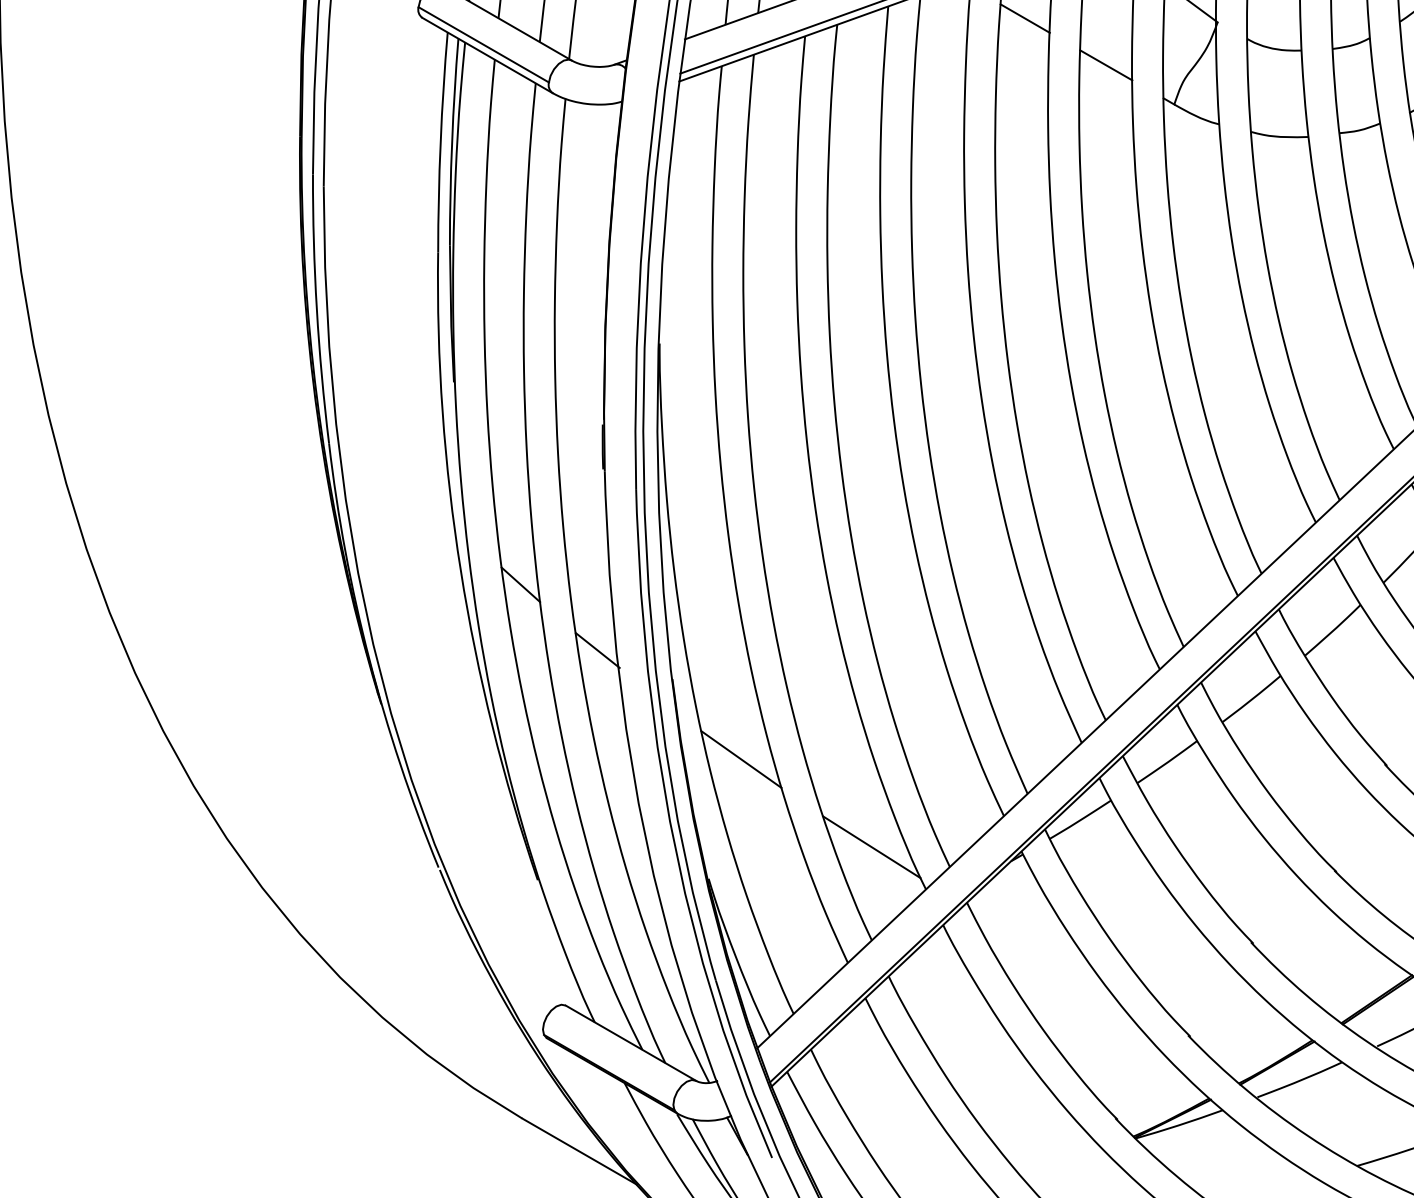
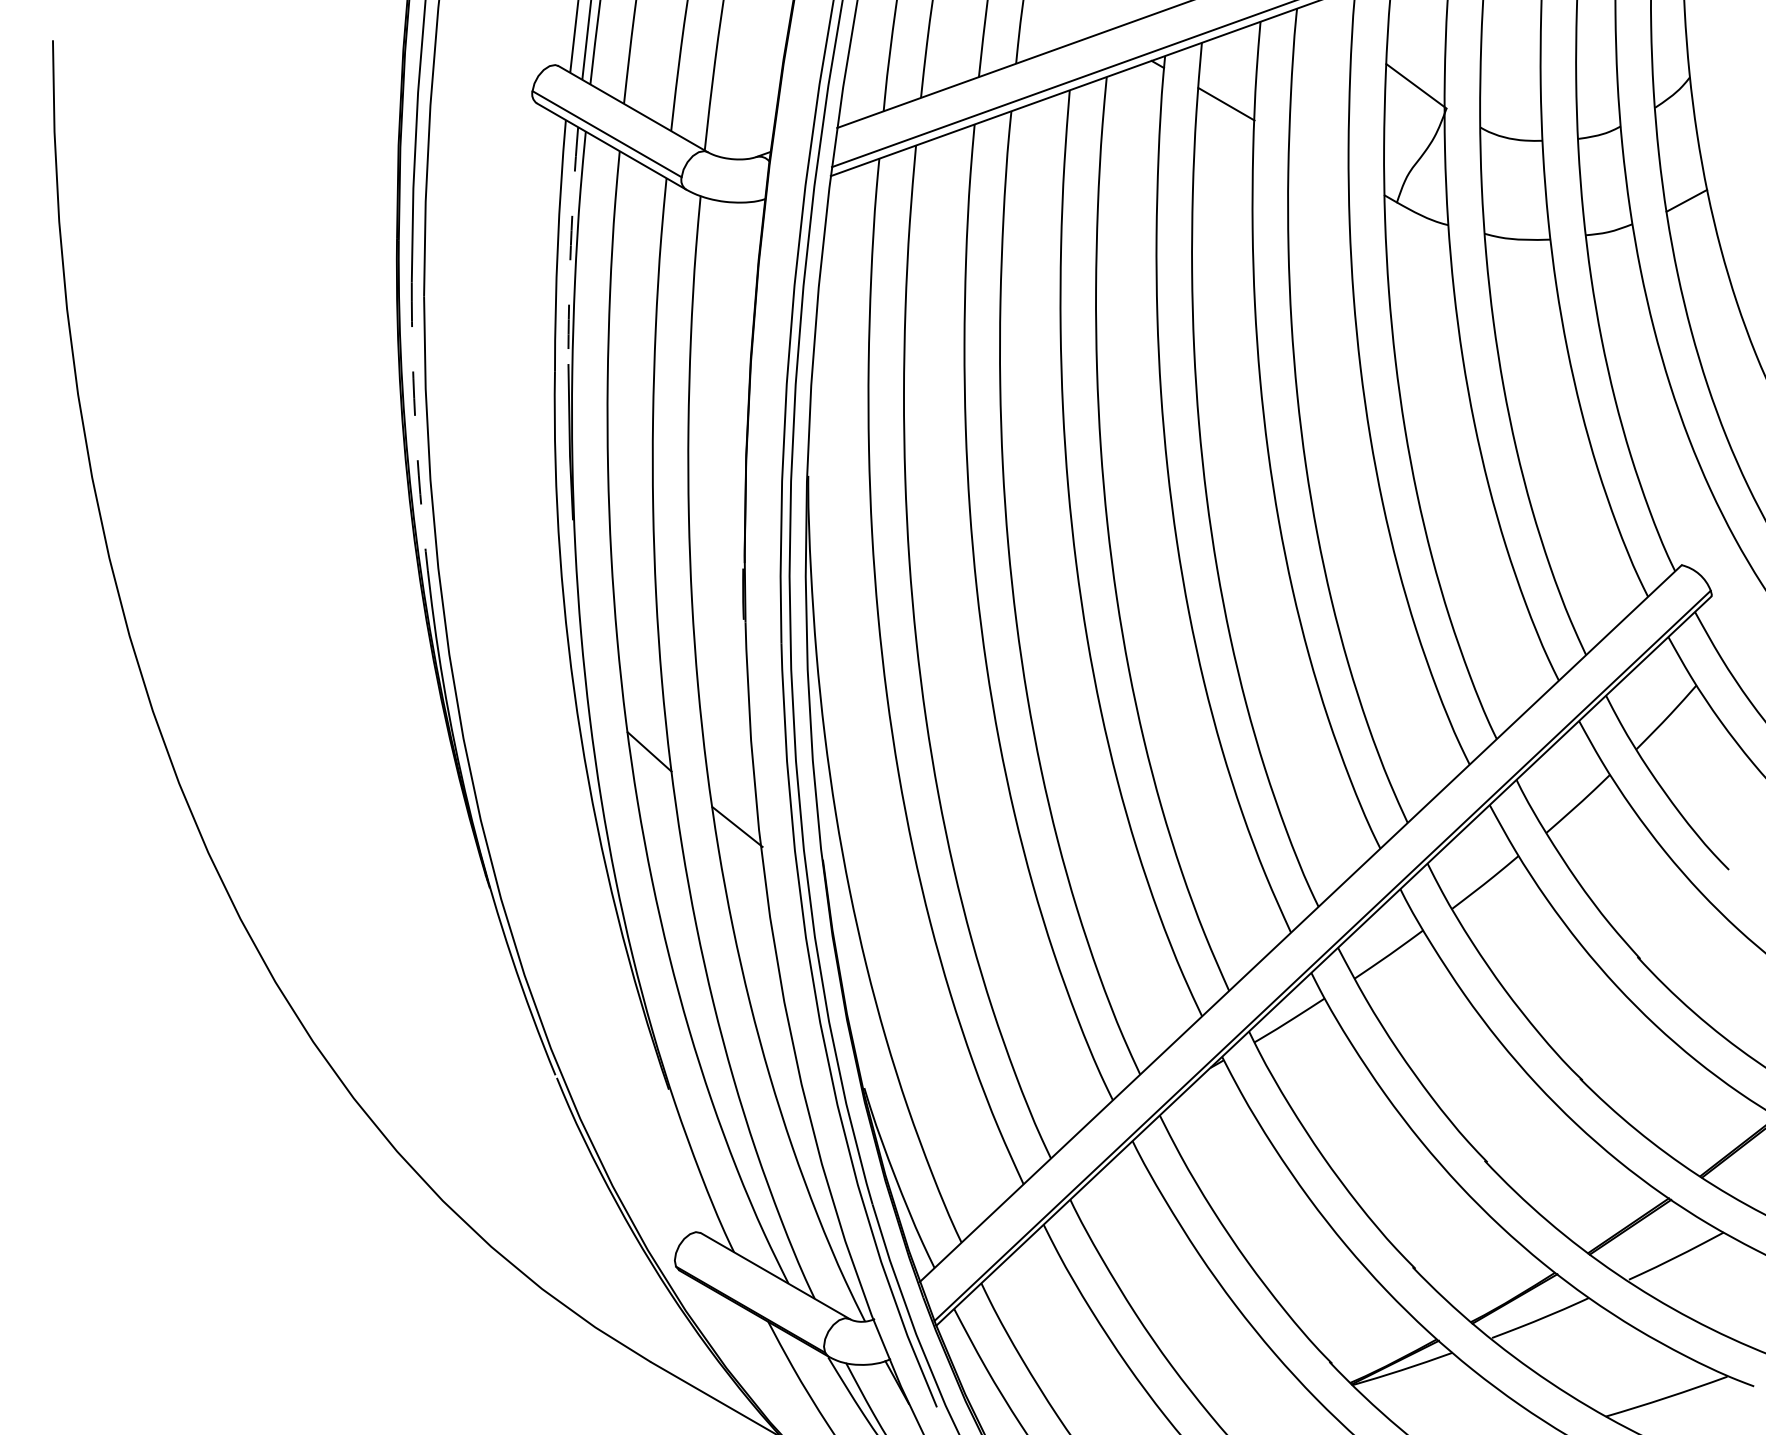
line: (1105, 65) -> (1318, 157), removed
arc: (451, 142) -> (570, 245), solid -> dashed
arc: (317, 309) -> (416, 436), solid -> dashed
line: (741, 759) -> (901, 951), removed
line: (871, 846) -> (1050, 1051), removed

